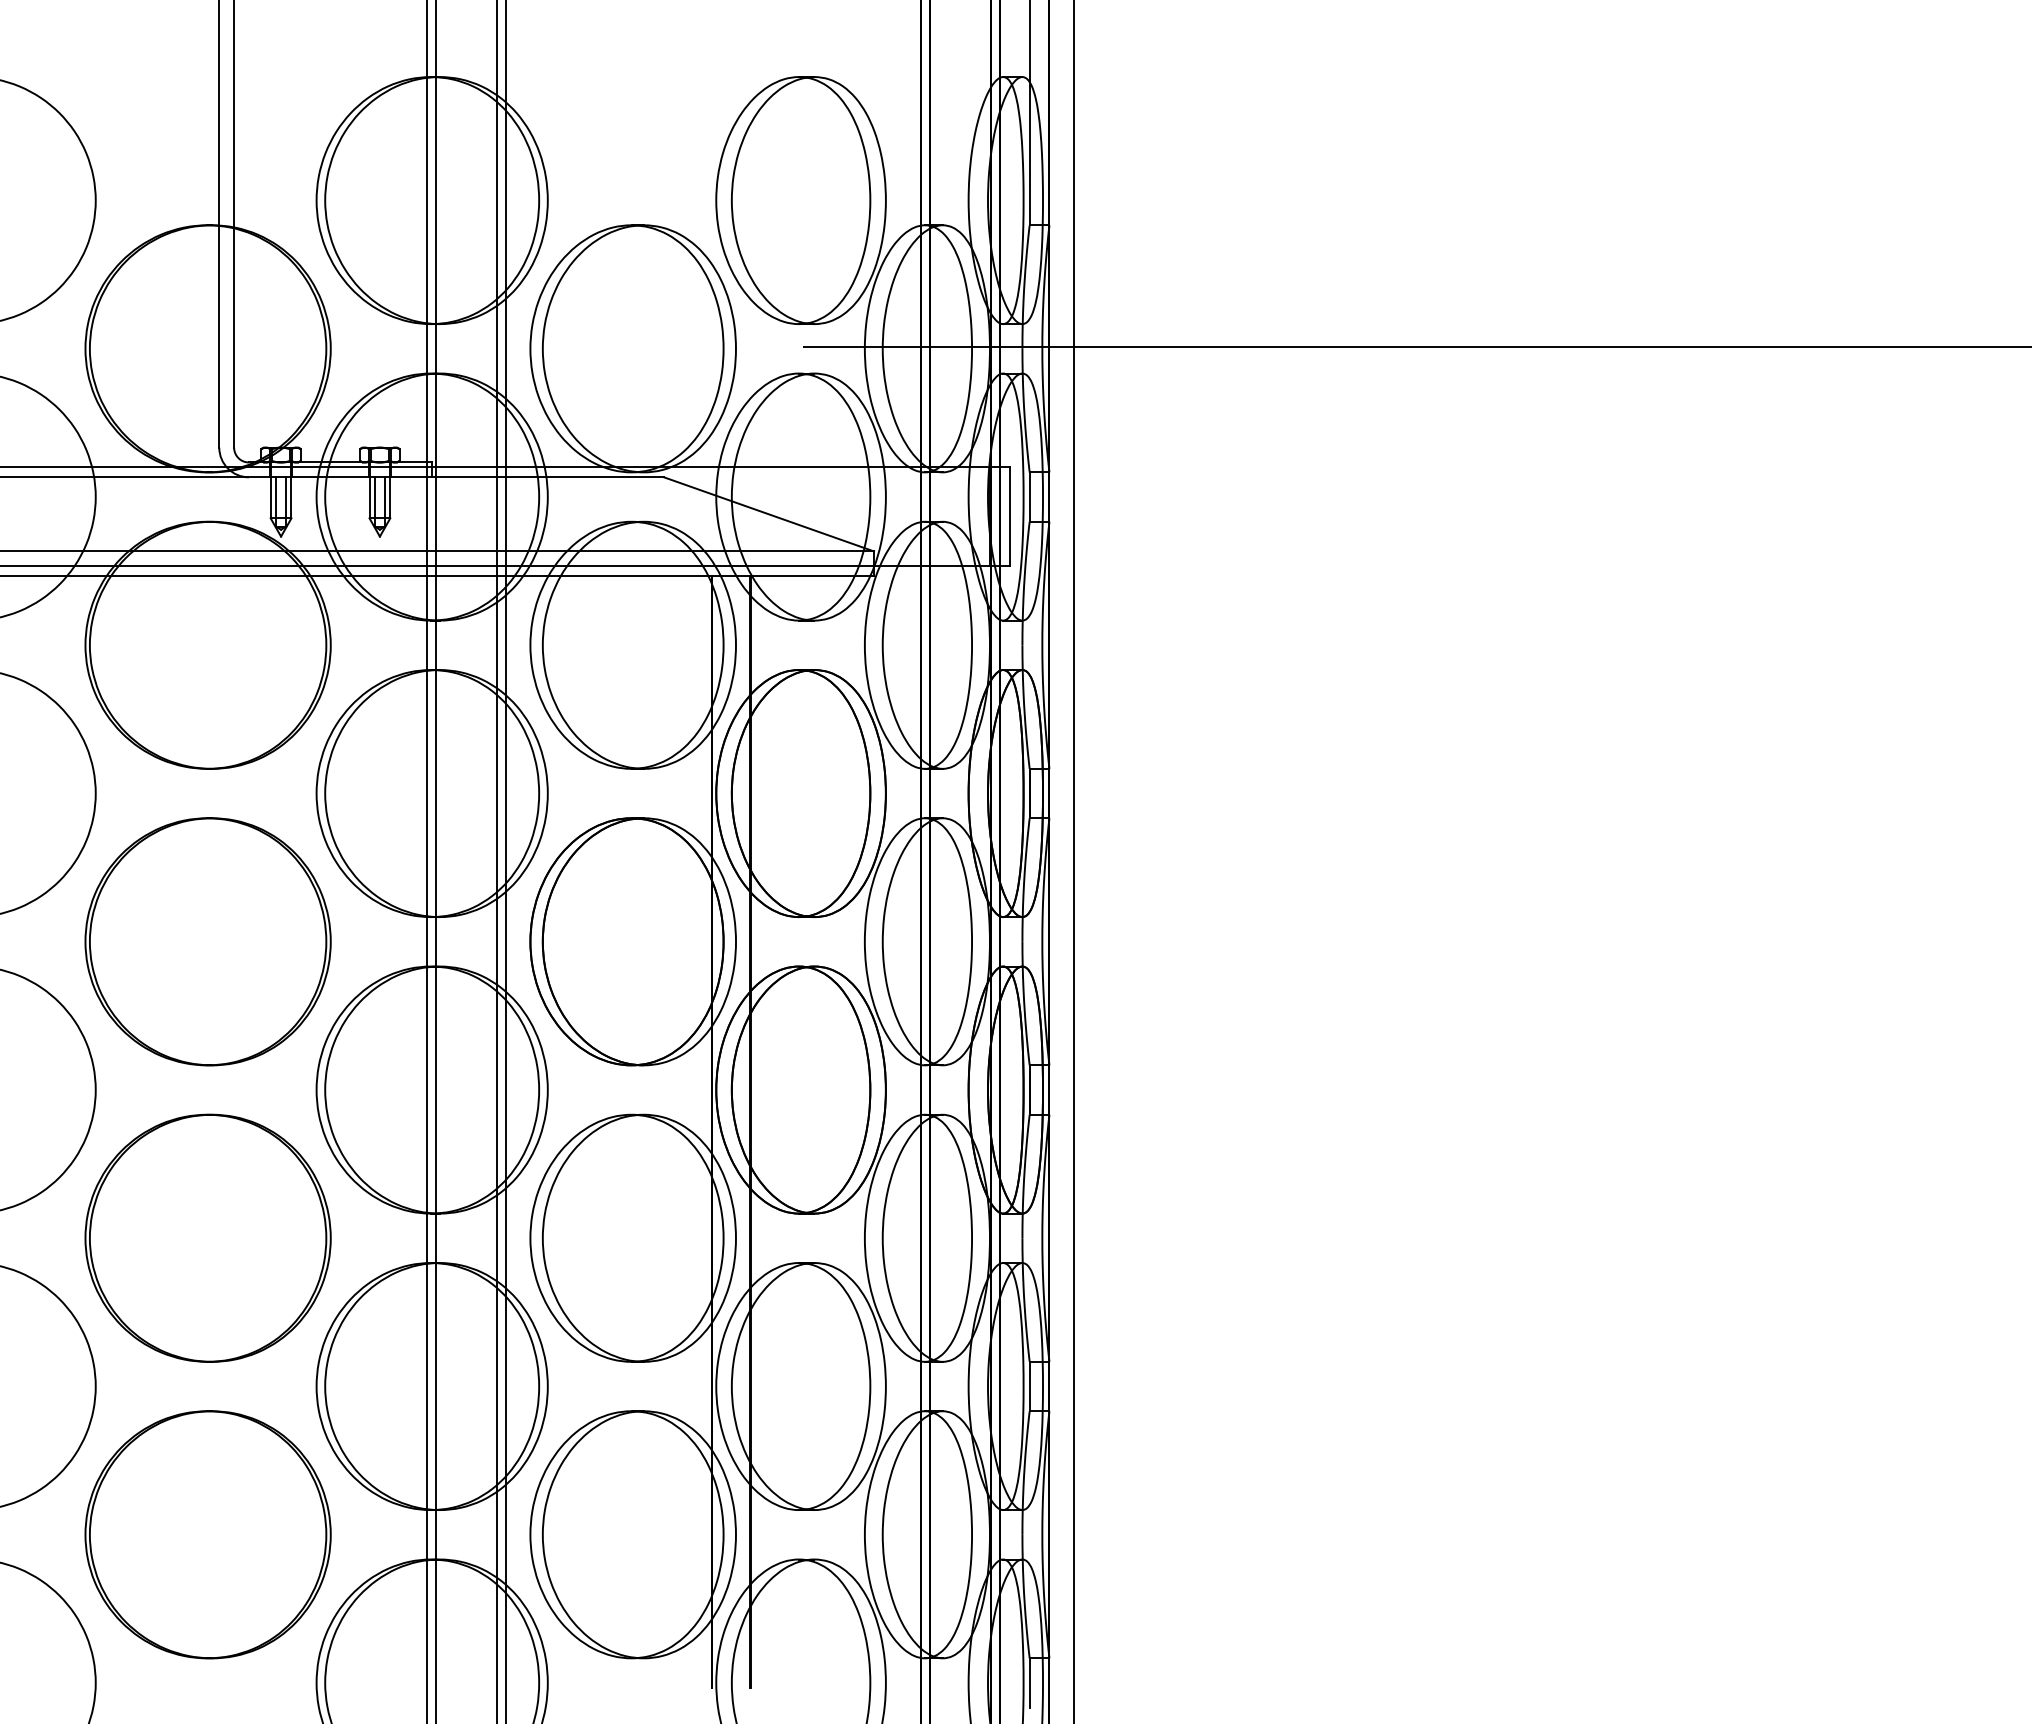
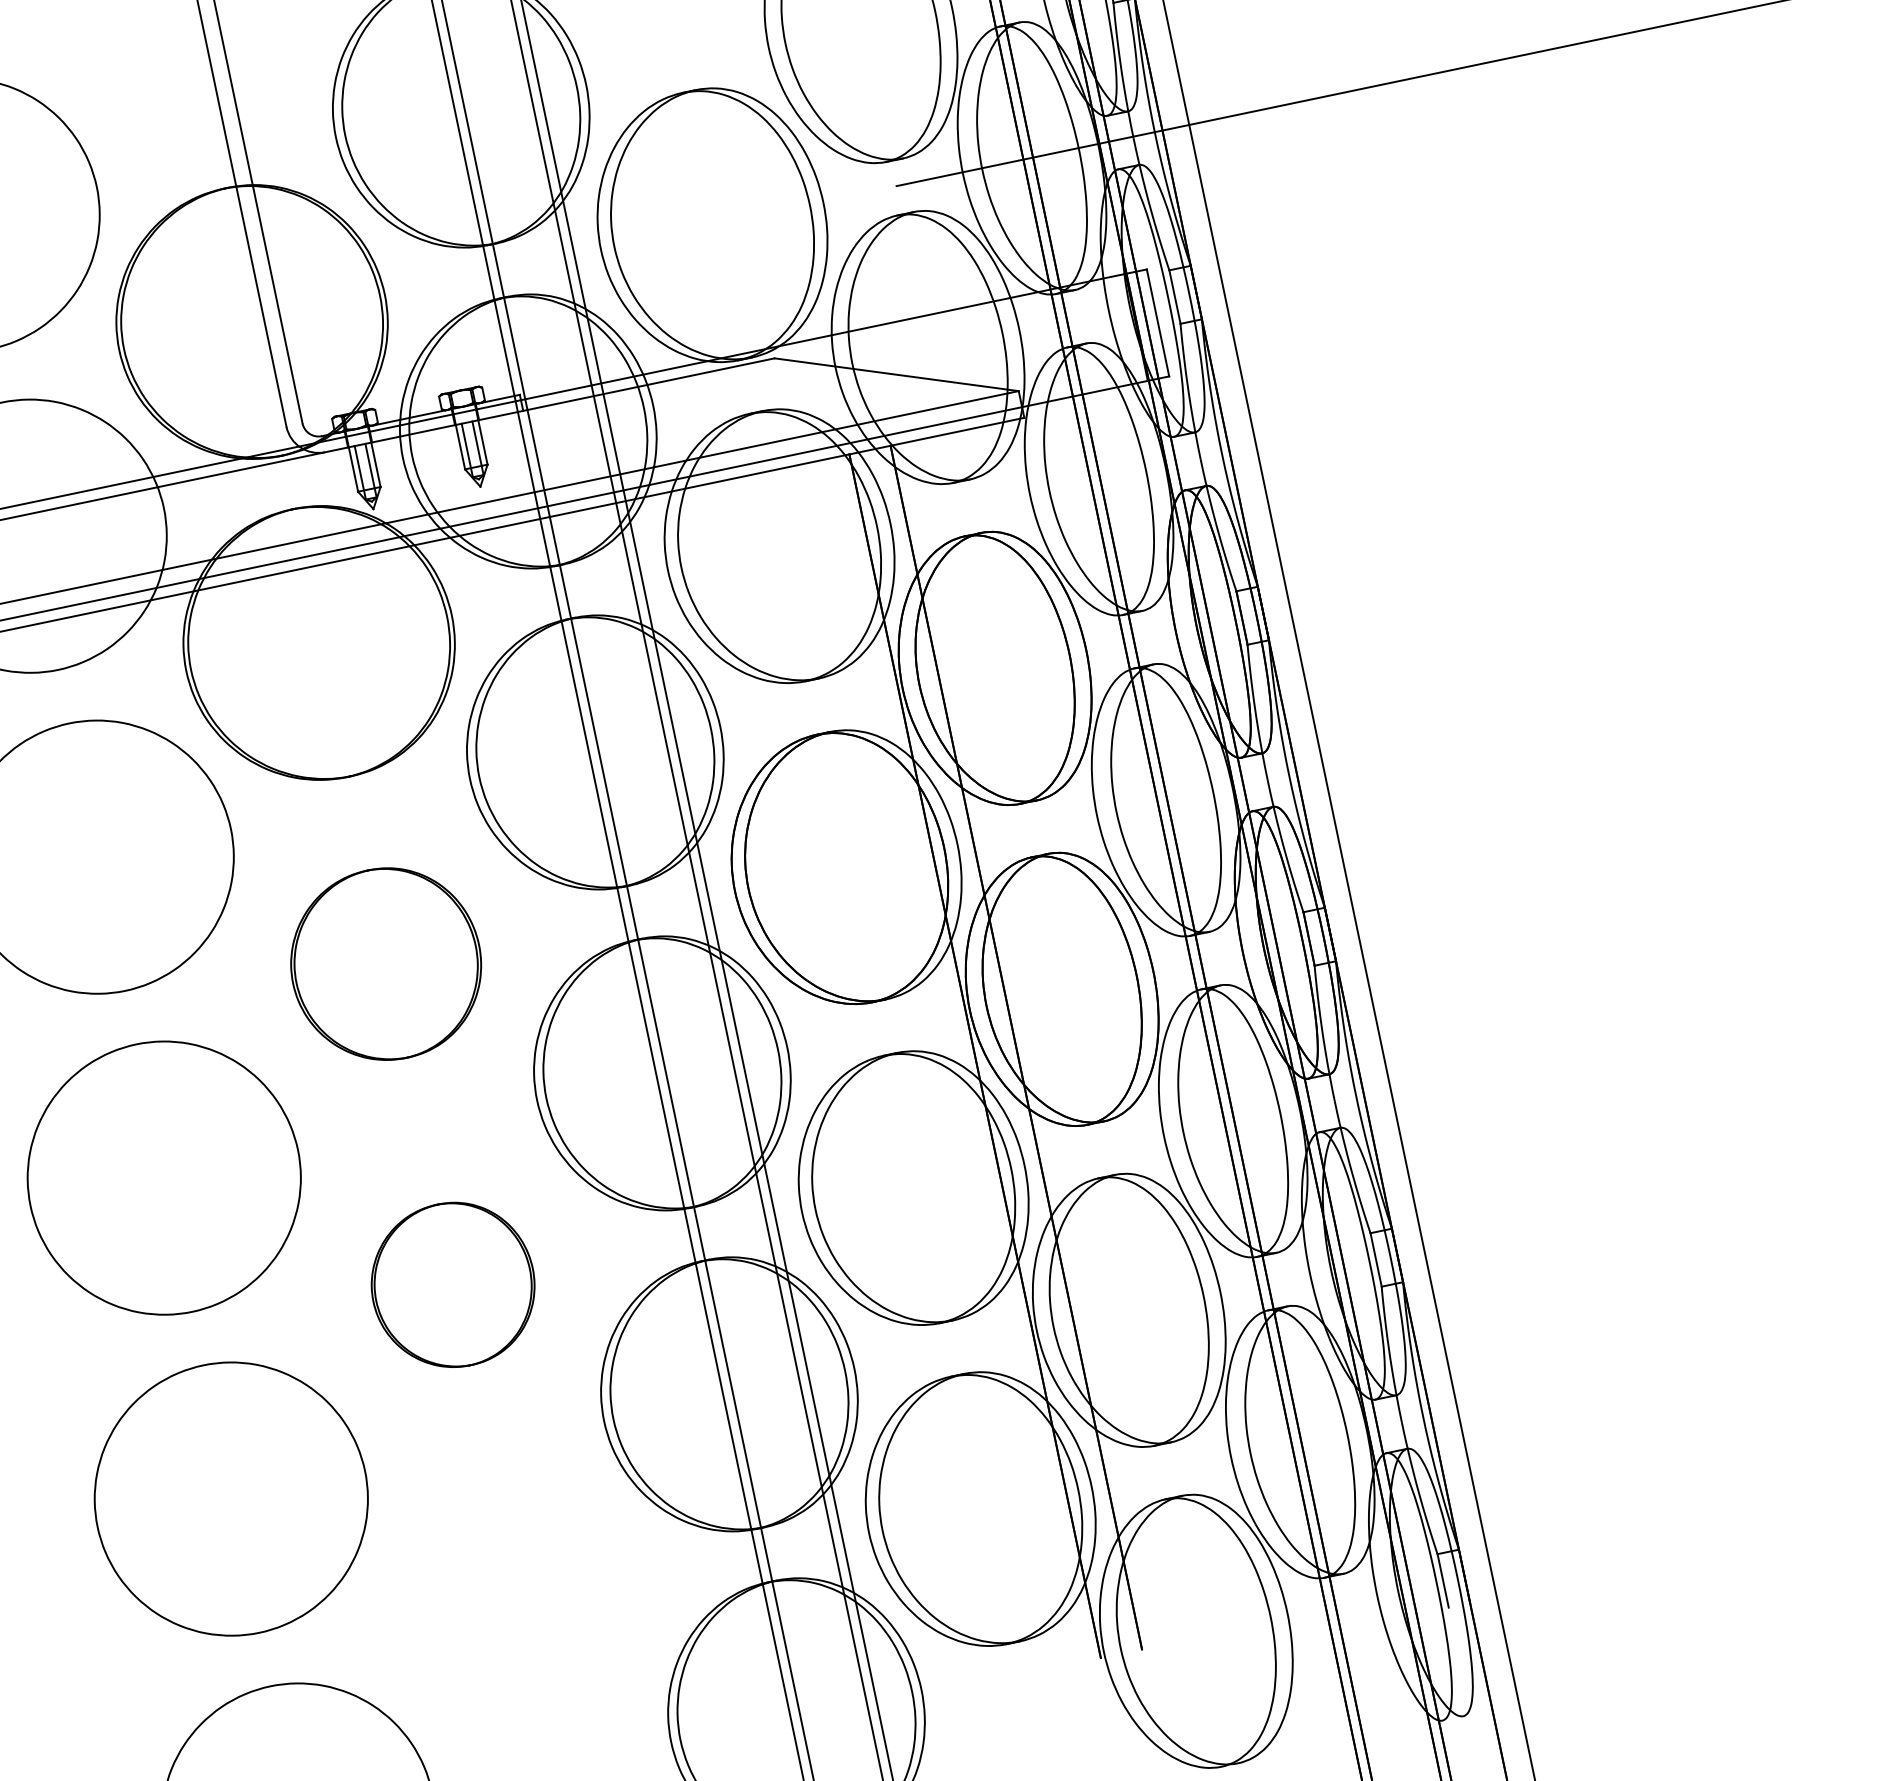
part: (207, 941) -> (385, 964), size x0.7
part: (207, 1237) -> (452, 1284), size x0.6
part: (207, 1534) -> (519, 1606), removed

